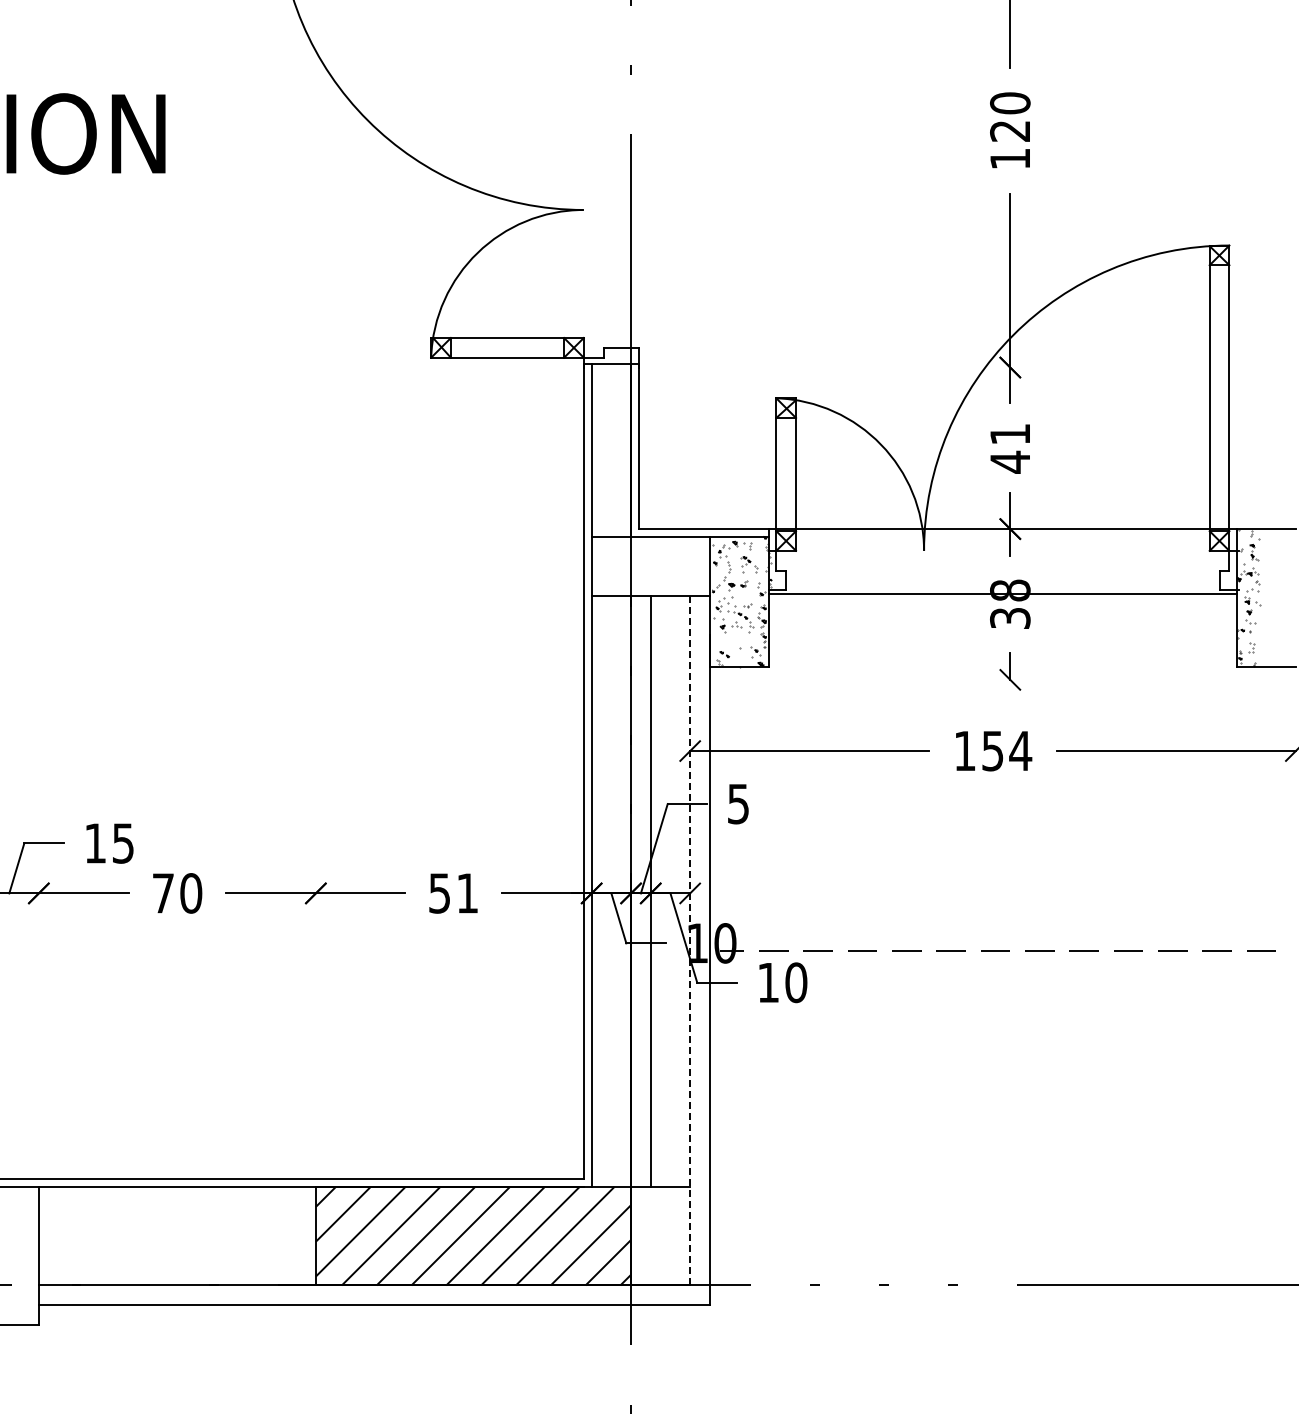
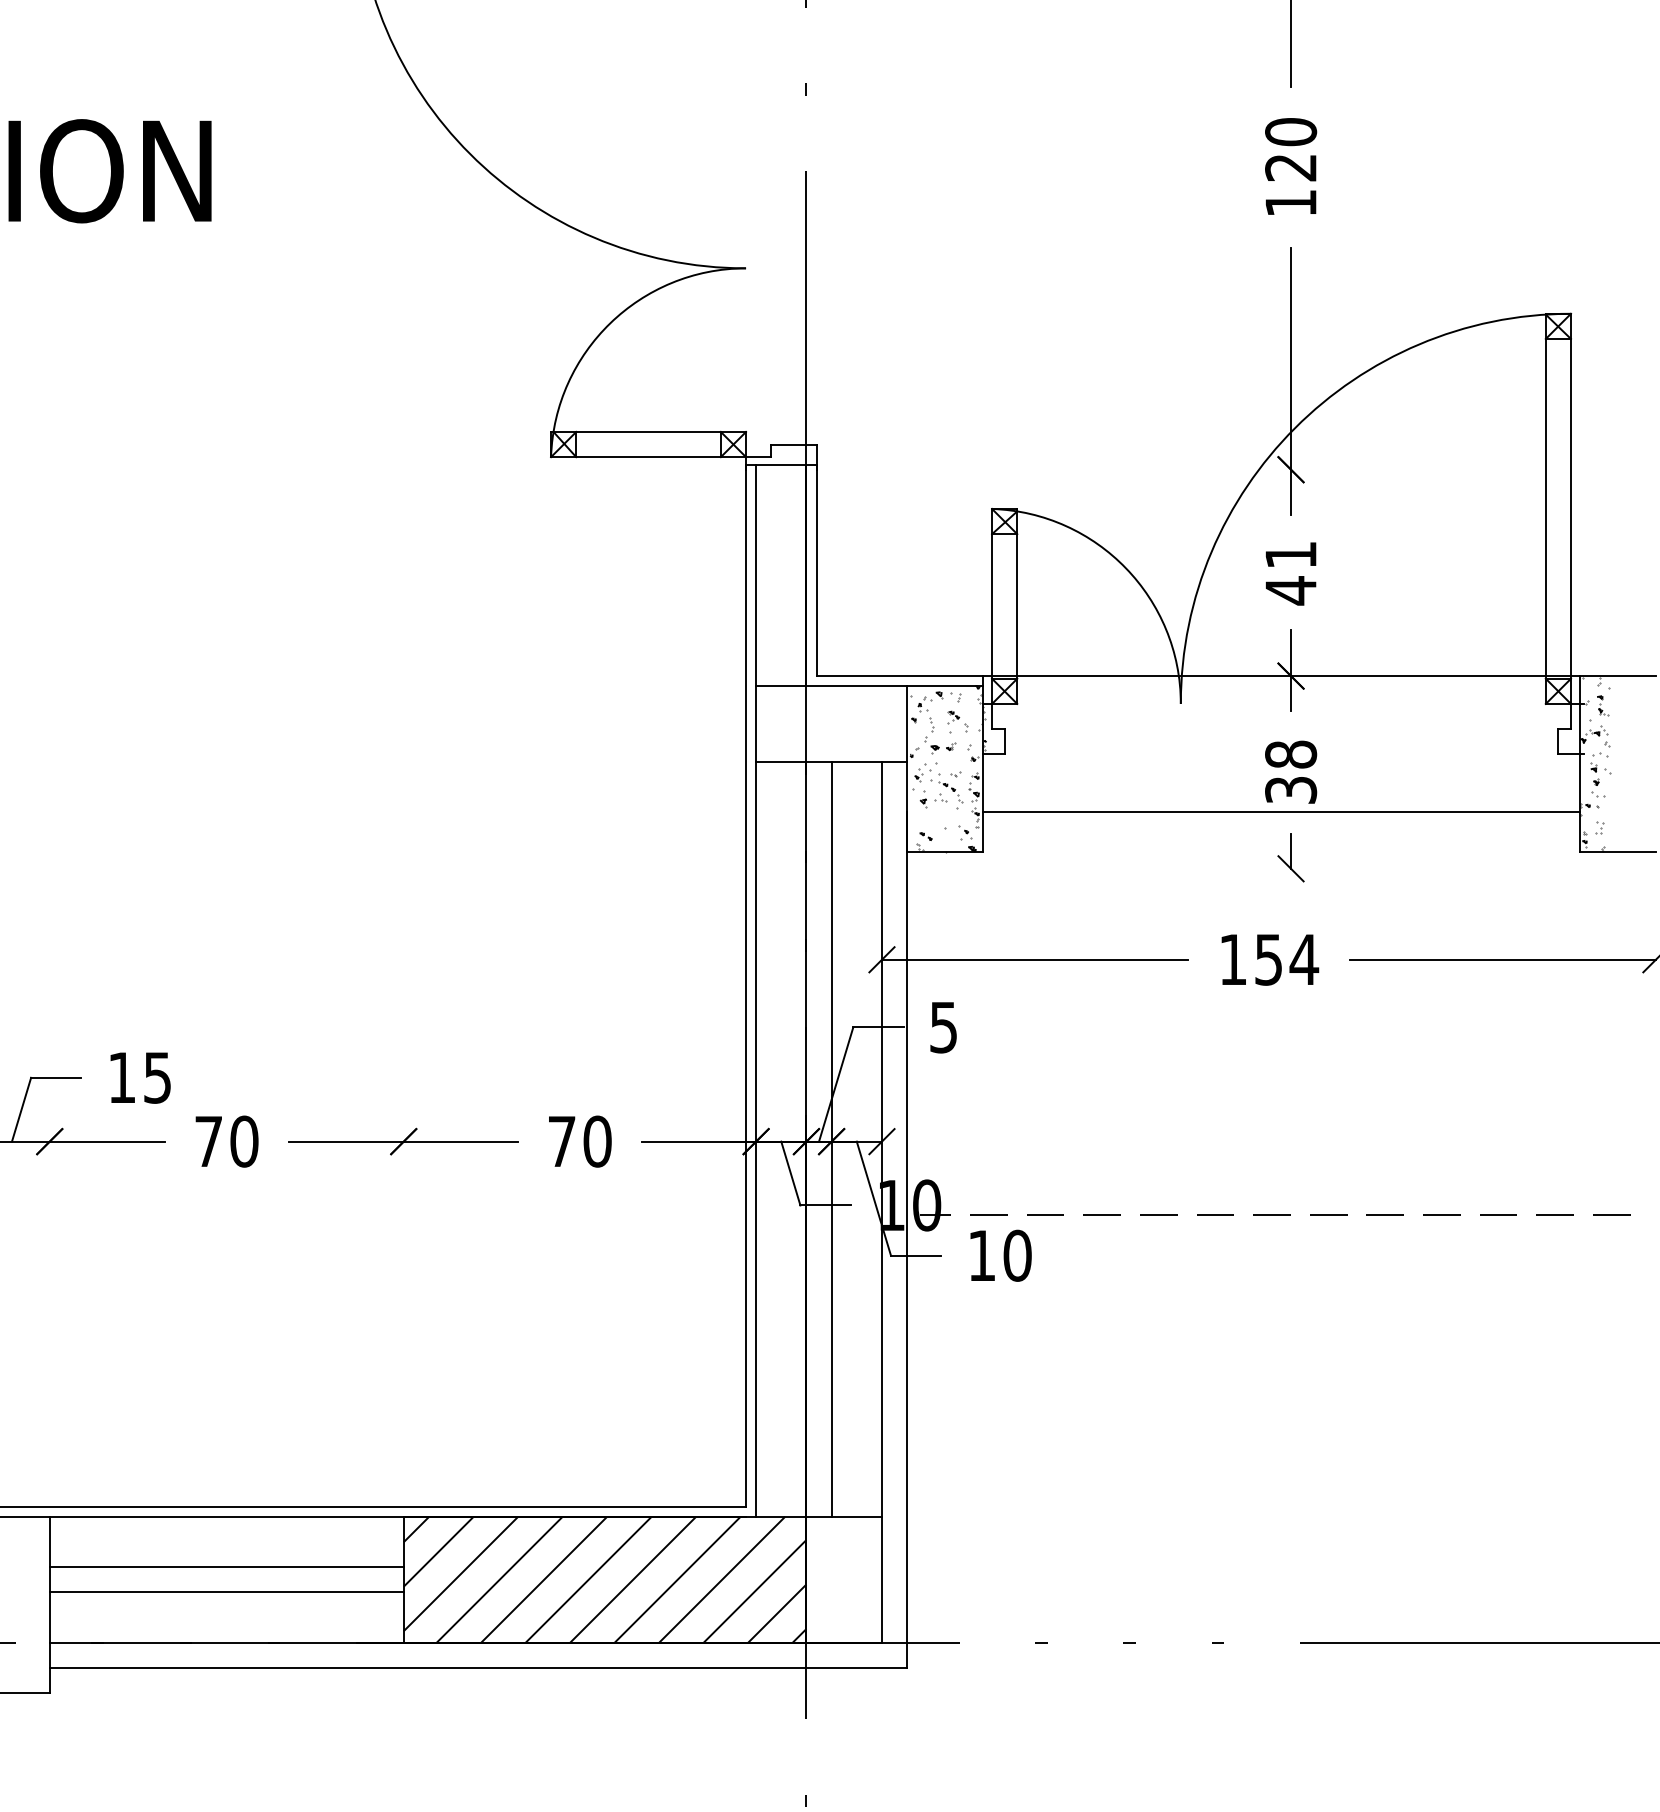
line: (1002, 594) -> (1281, 812), moved
text: (453, 893) -> (579, 1141), 51 -> 70
line: (690, 940) -> (882, 1201), dashed -> solid
line: (176, 1226) -> (225, 1567), added
line: (176, 1246) -> (225, 1592), added

